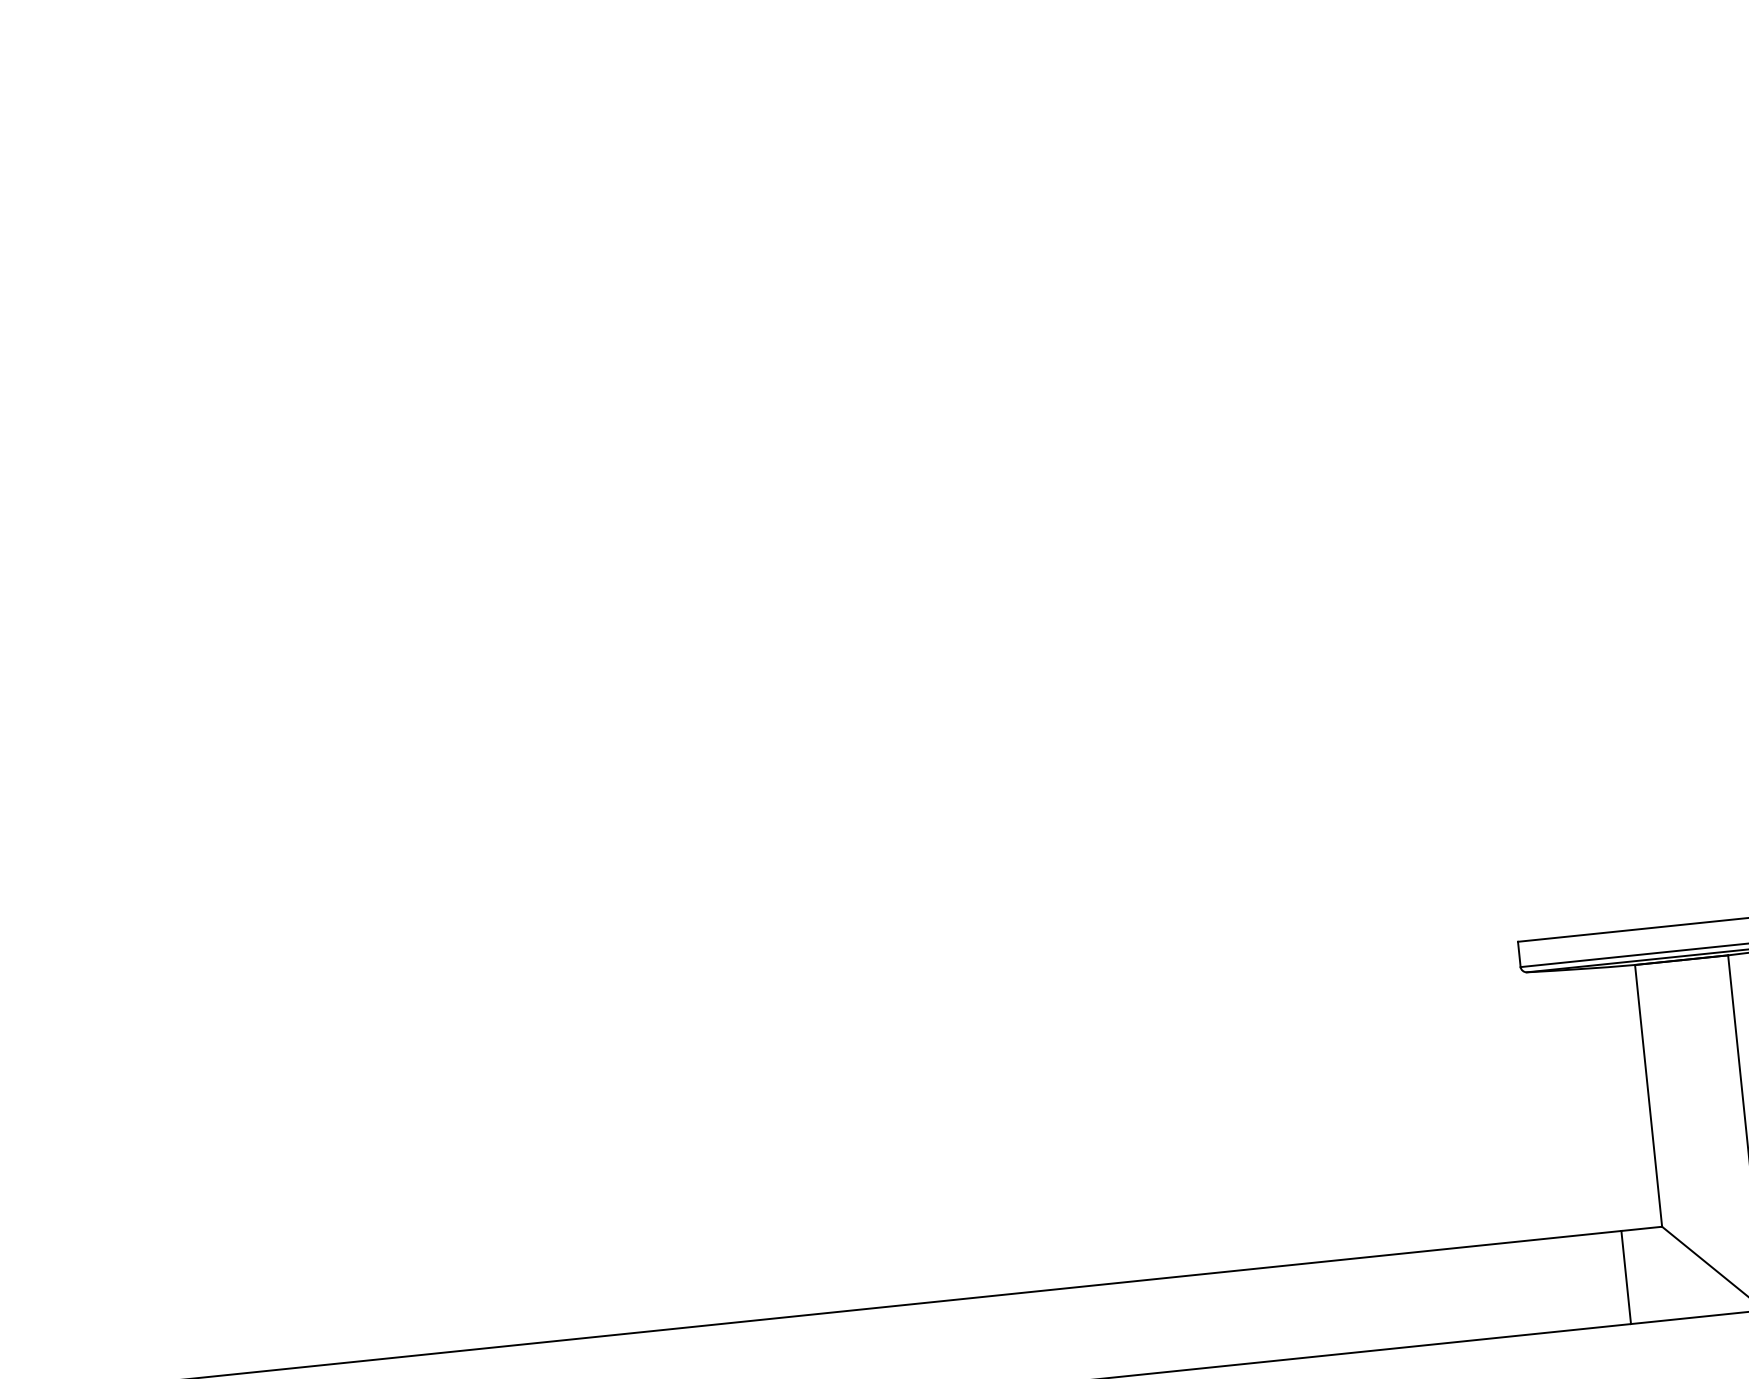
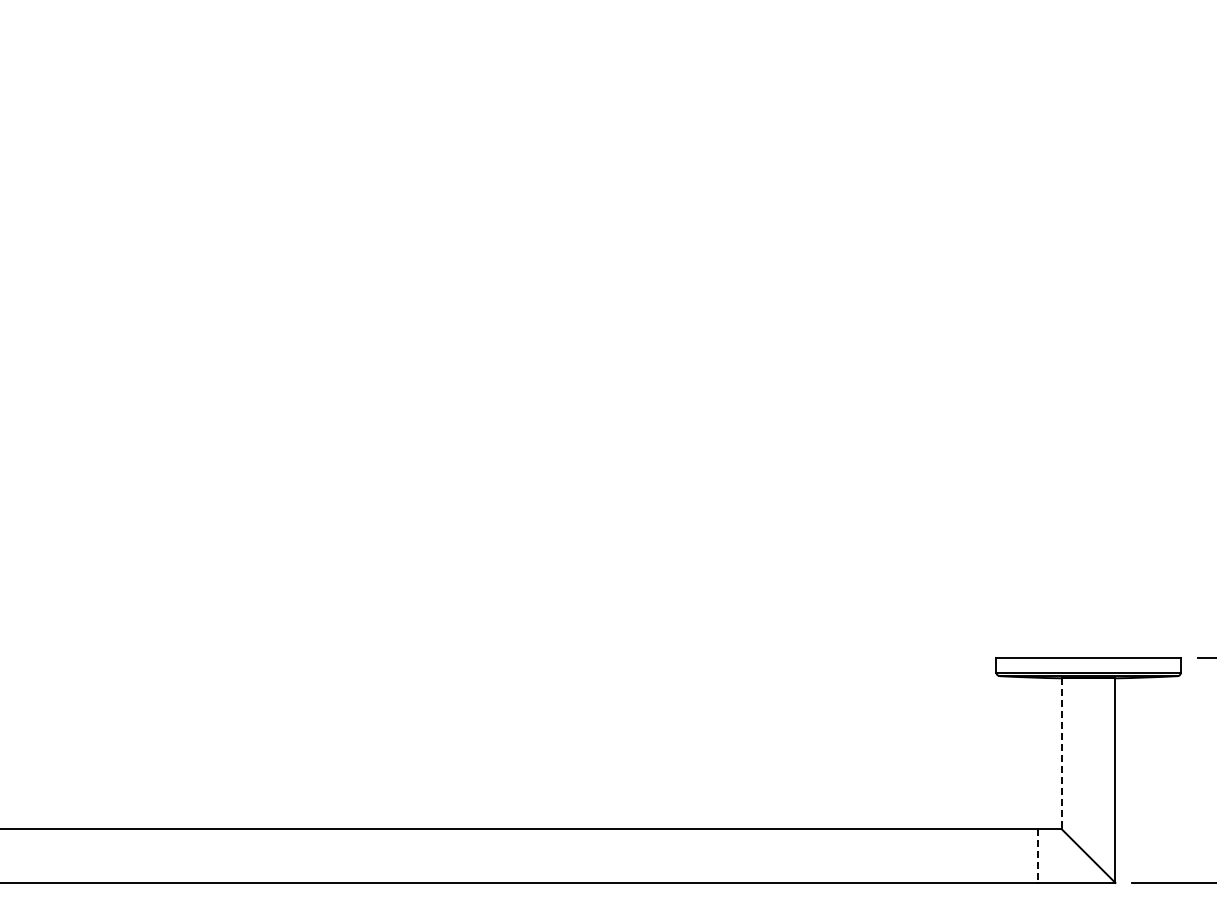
line: (1648, 1097) -> (1061, 754), solid -> dashed
line: (1626, 1278) -> (1038, 856), solid -> dashed

